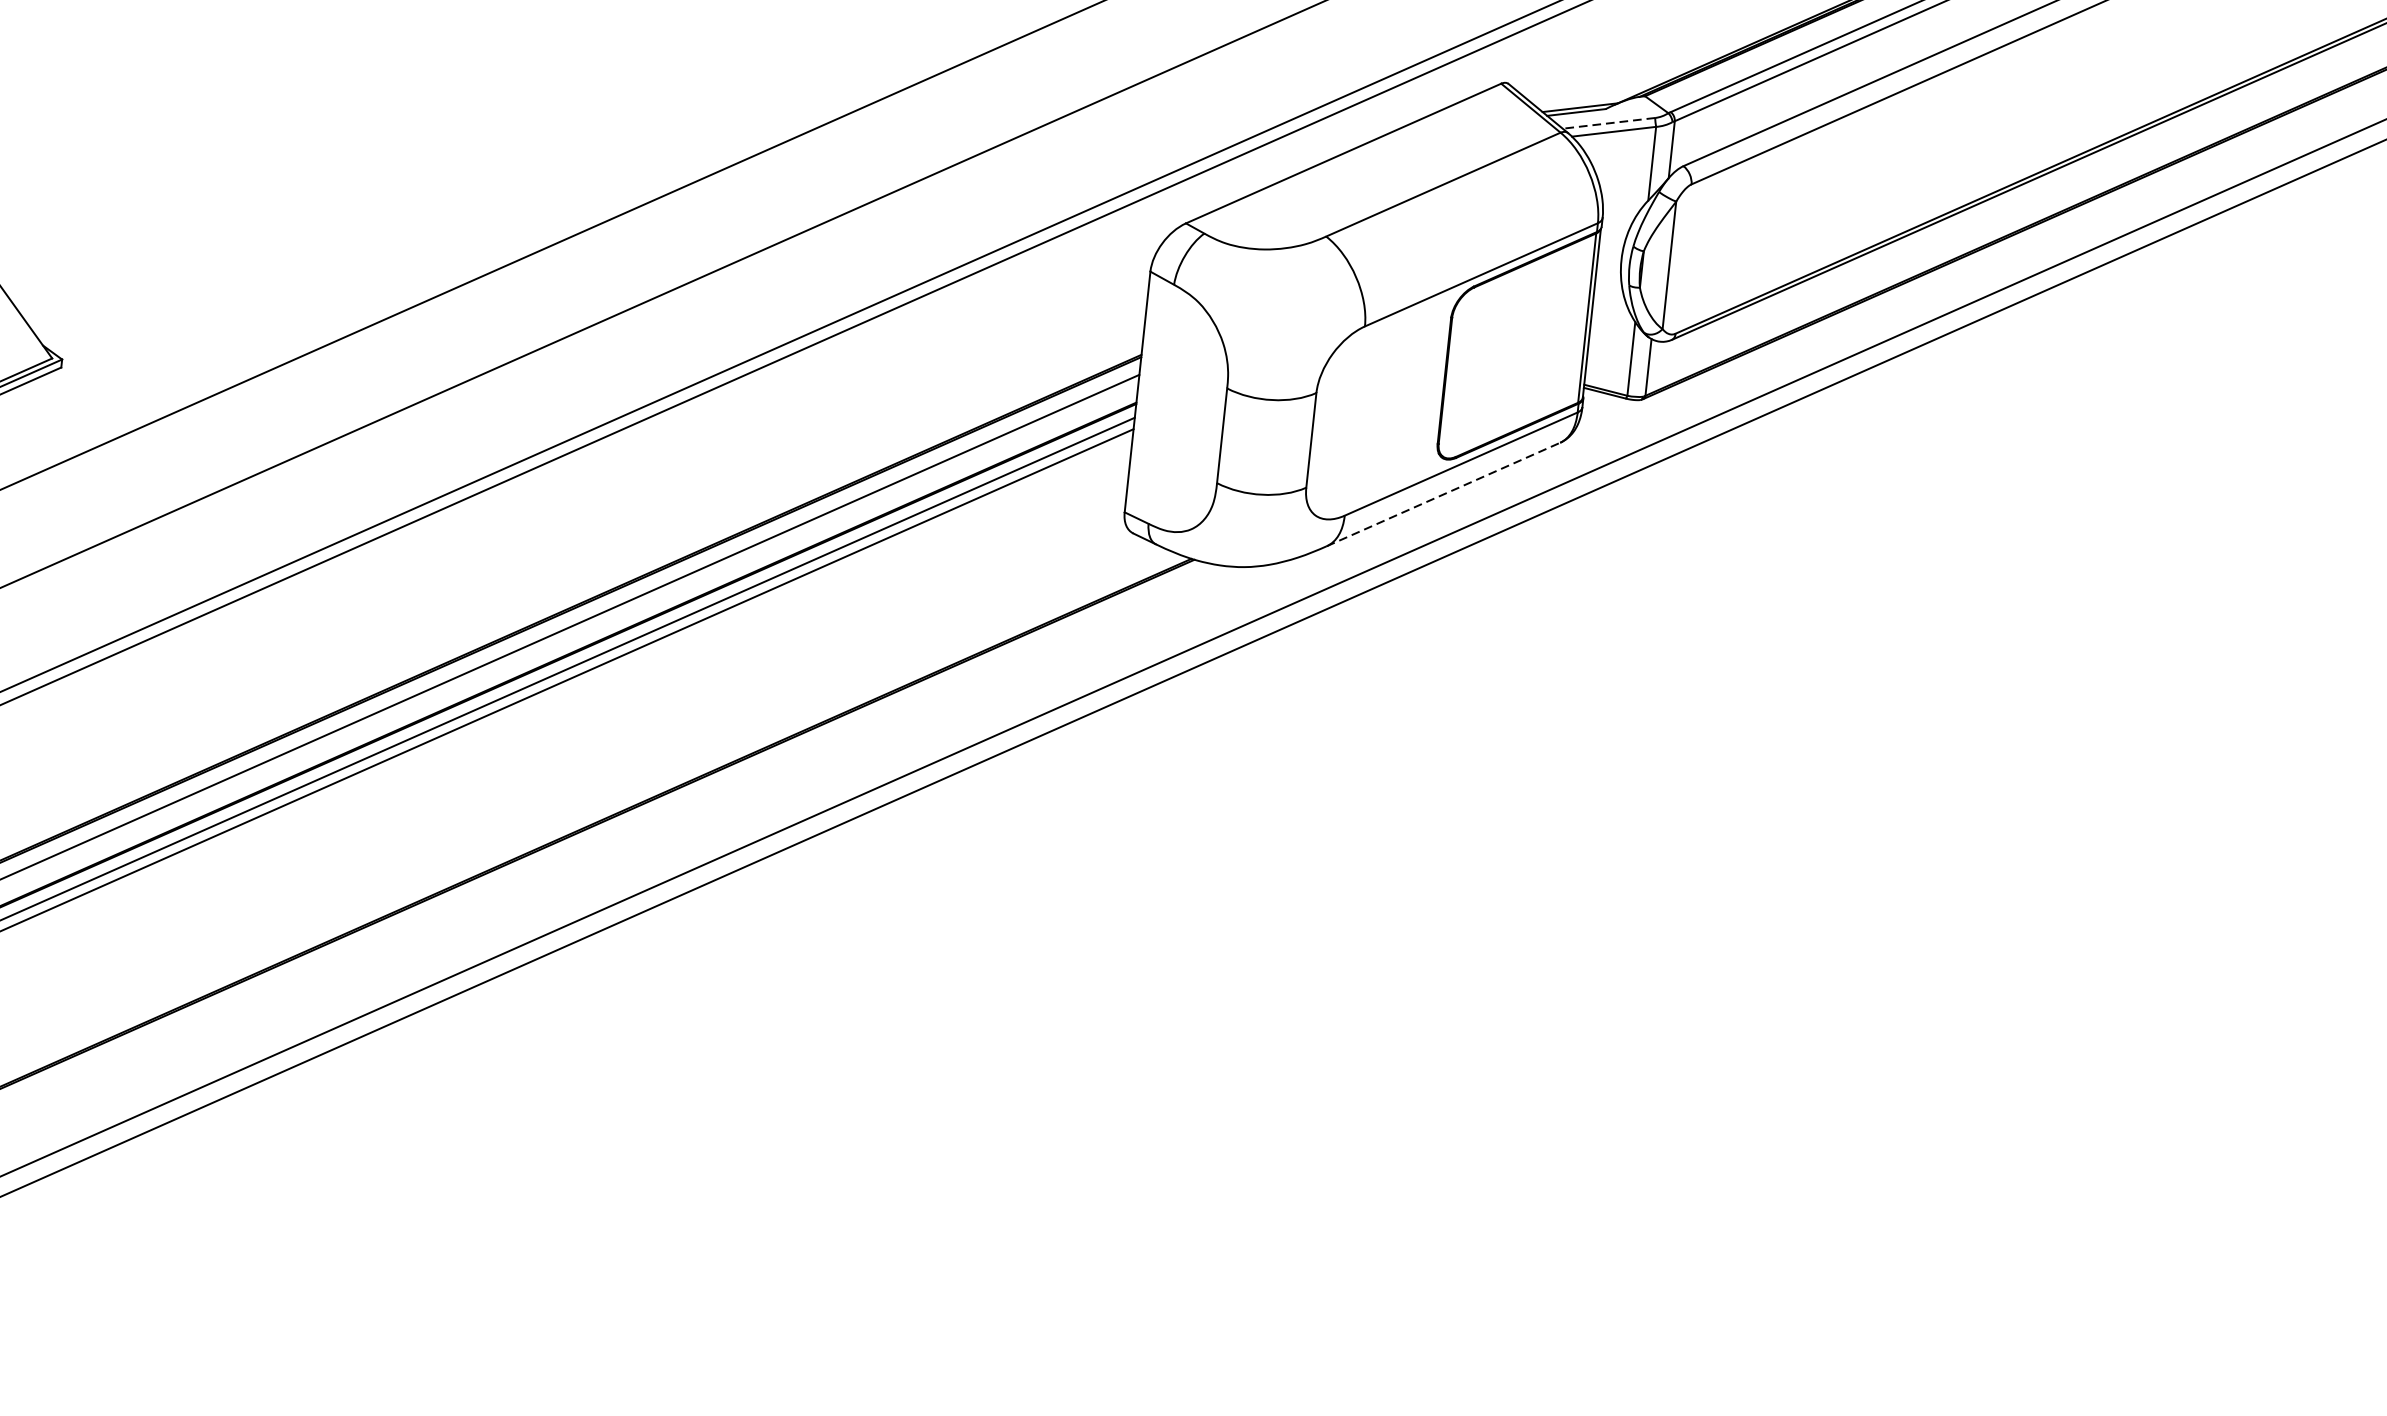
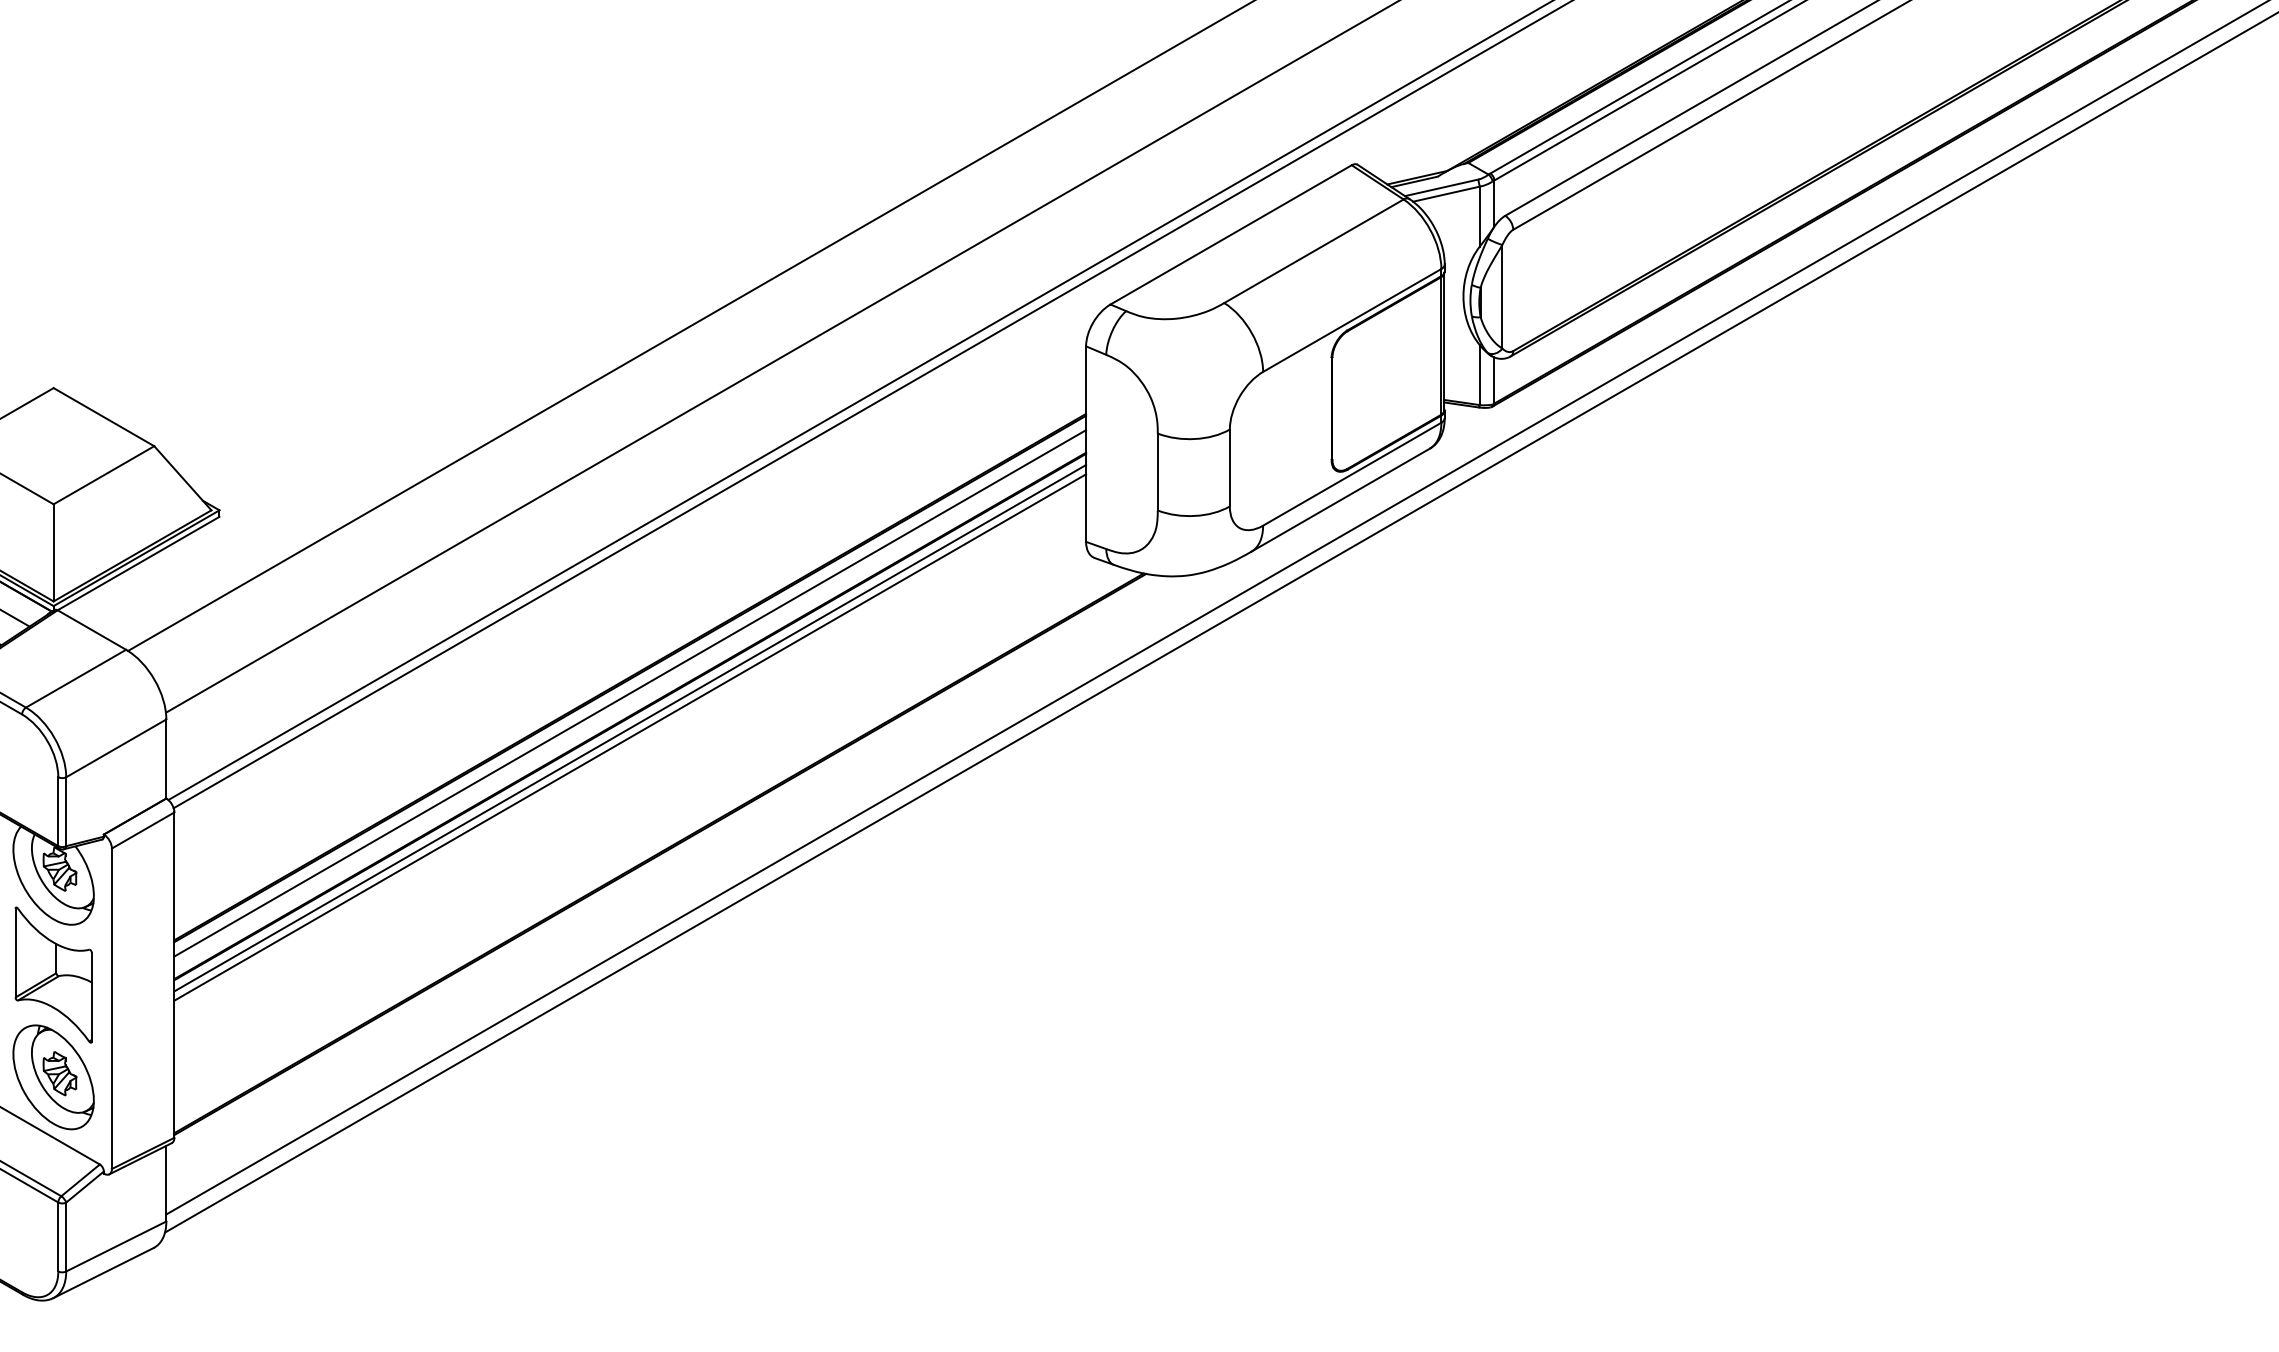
line: (1608, 122) -> (1441, 187), dashed -> solid
line: (1444, 493) -> (1341, 499), dashed -> solid

